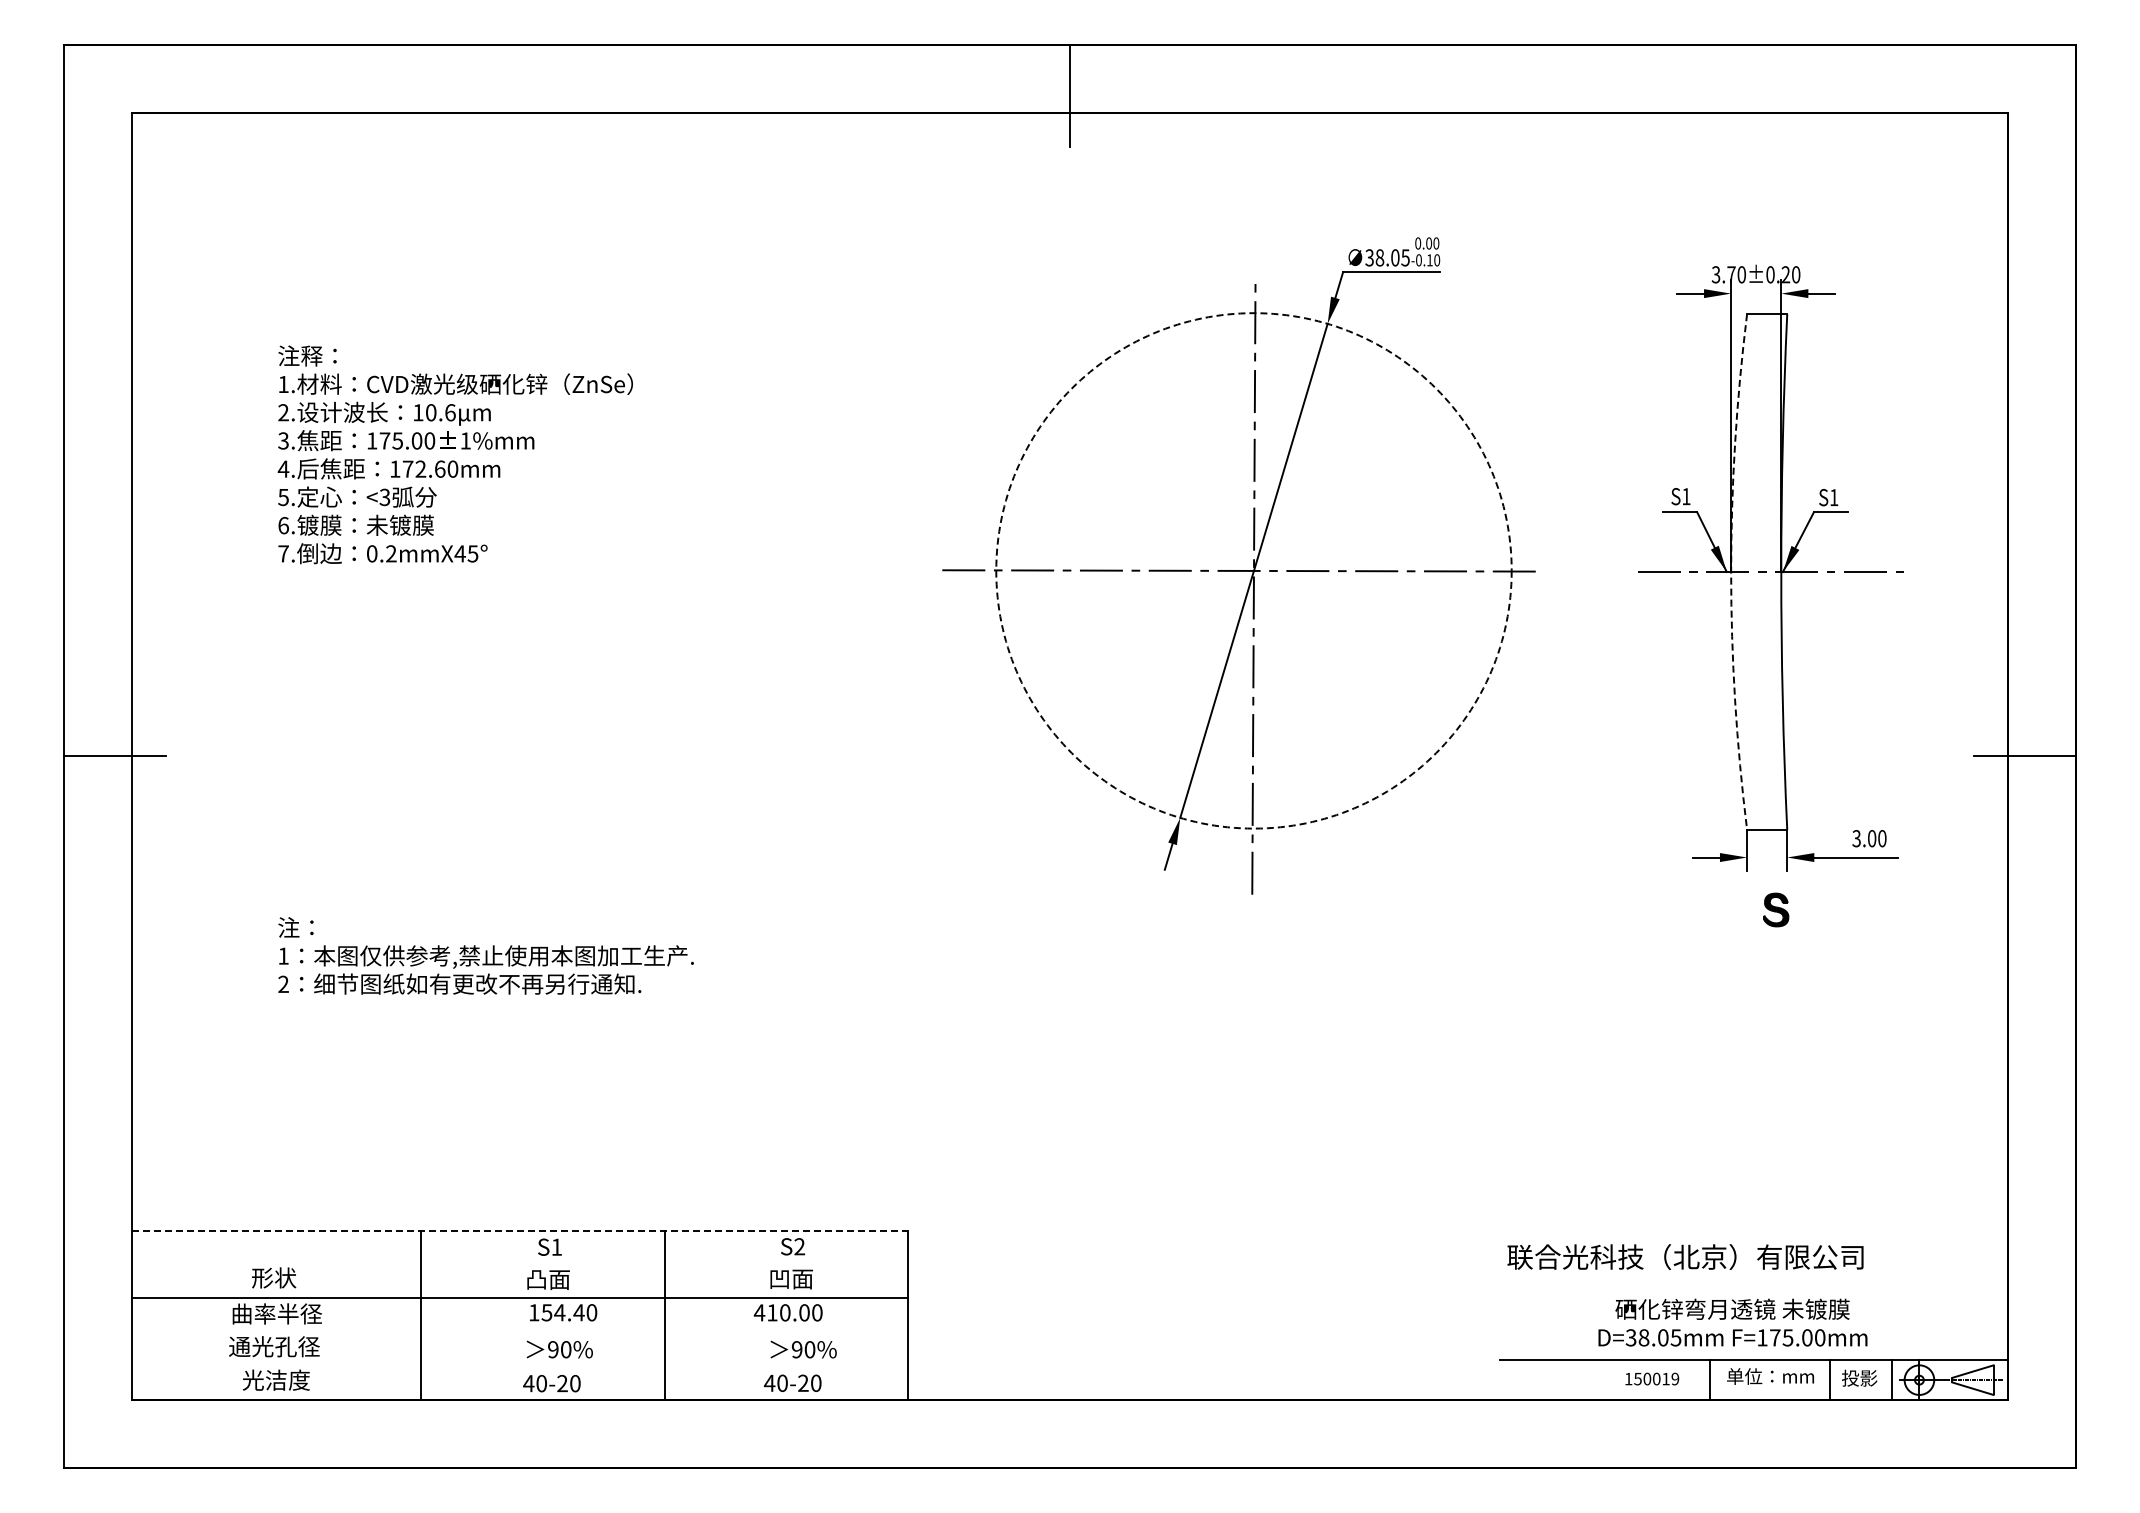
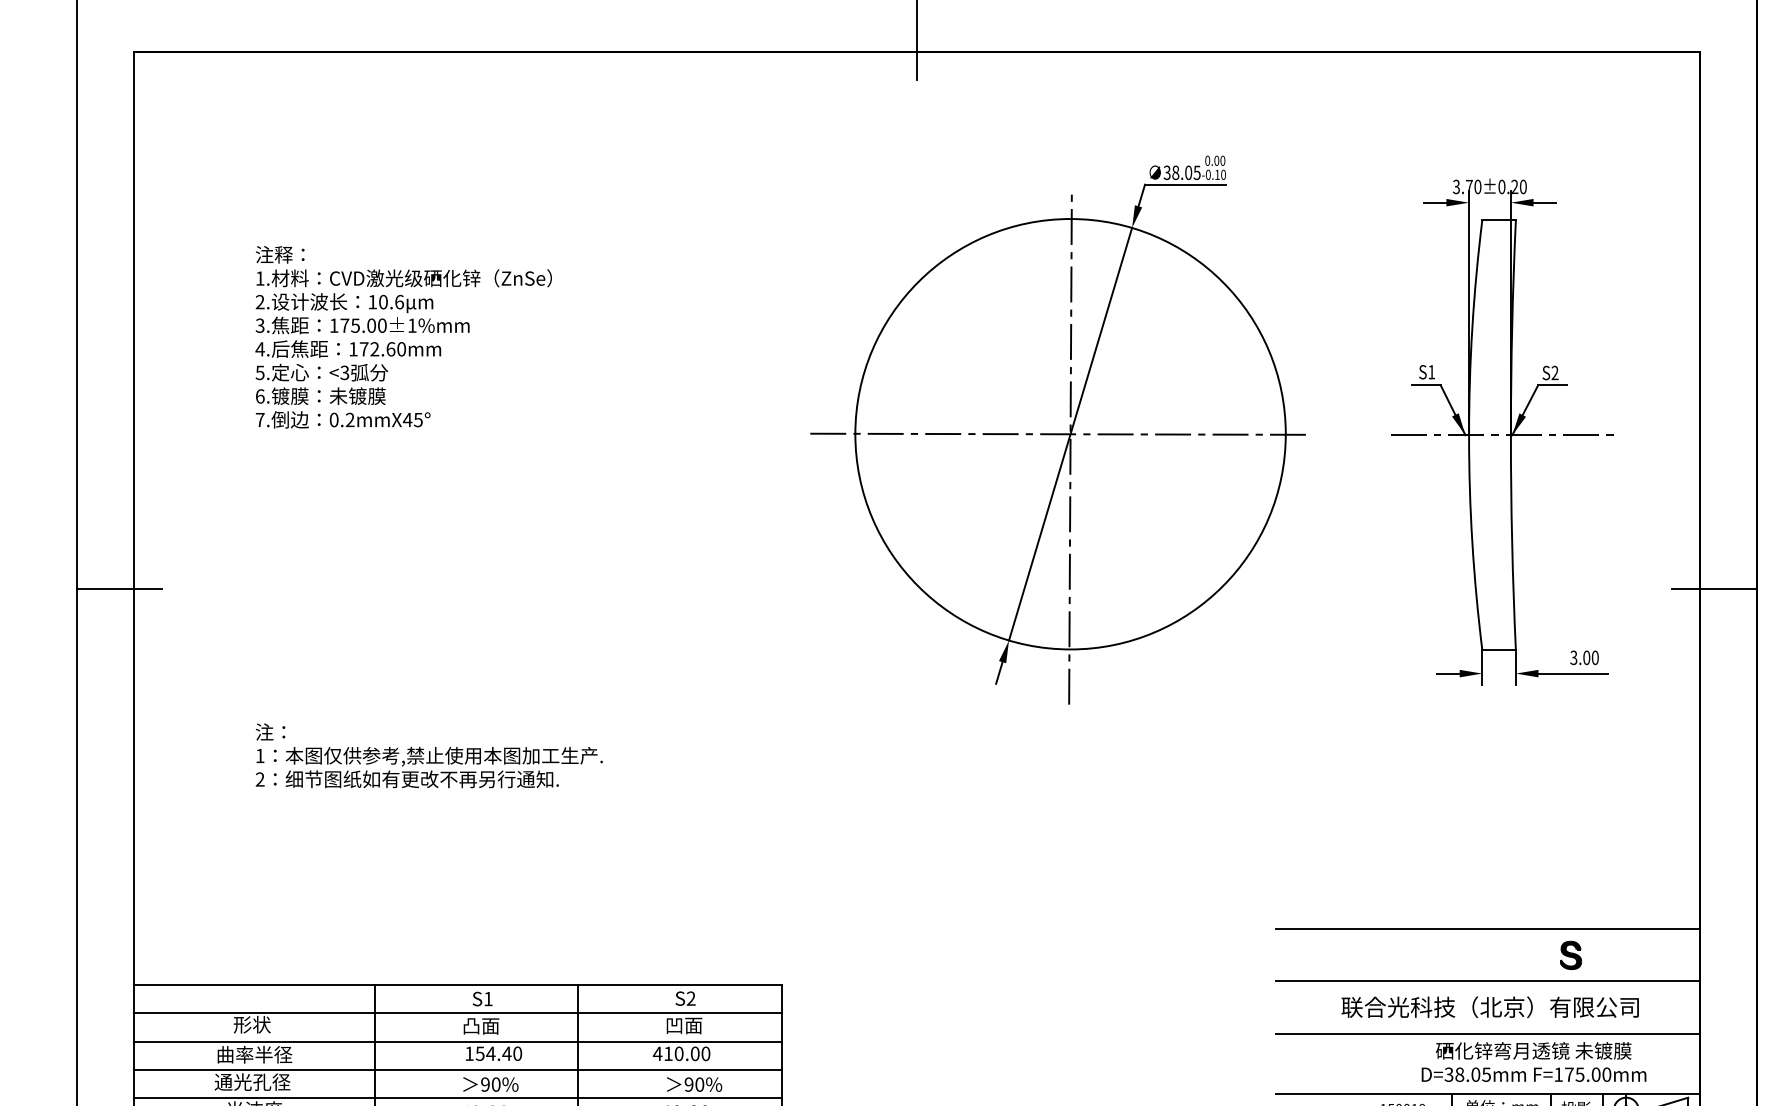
text: (1834, 497) -> (1555, 372), S1 -> S2
circle: (1253, 570) -> (1070, 433), dashed -> solid
arc: (1731, 572) -> (1469, 435), dashed -> solid
part: (1776, 909) -> (1571, 955), moved
line: (1754, 1162) -> (1488, 928), added
line: (1754, 1226) -> (1488, 981), added
line: (520, 1230) -> (458, 985), dashed -> solid
text: (1685, 1256) -> (1490, 1006), moved
line: (519, 1264) -> (457, 1013), added
line: (1754, 1289) -> (1488, 1034), added
text: (1732, 1322) -> (1533, 1061), moved
line: (519, 1332) -> (457, 1070), added
line: (519, 1366) -> (457, 1098), added

